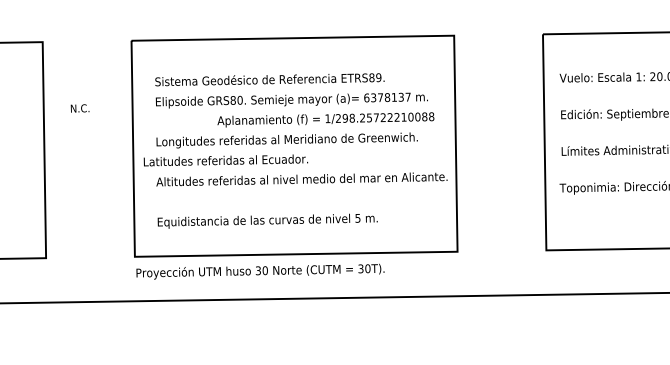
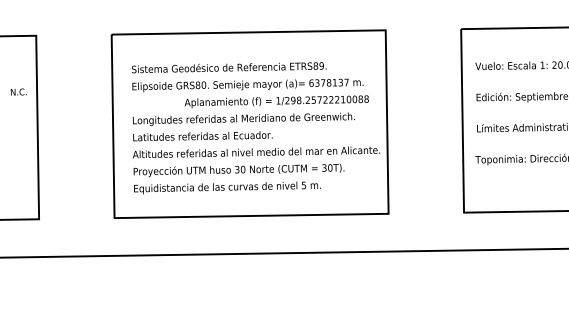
text: (79, 108) -> (18, 92), moved
text: (225, 160) -> (202, 136), moved
text: (260, 271) -> (239, 170), moved

